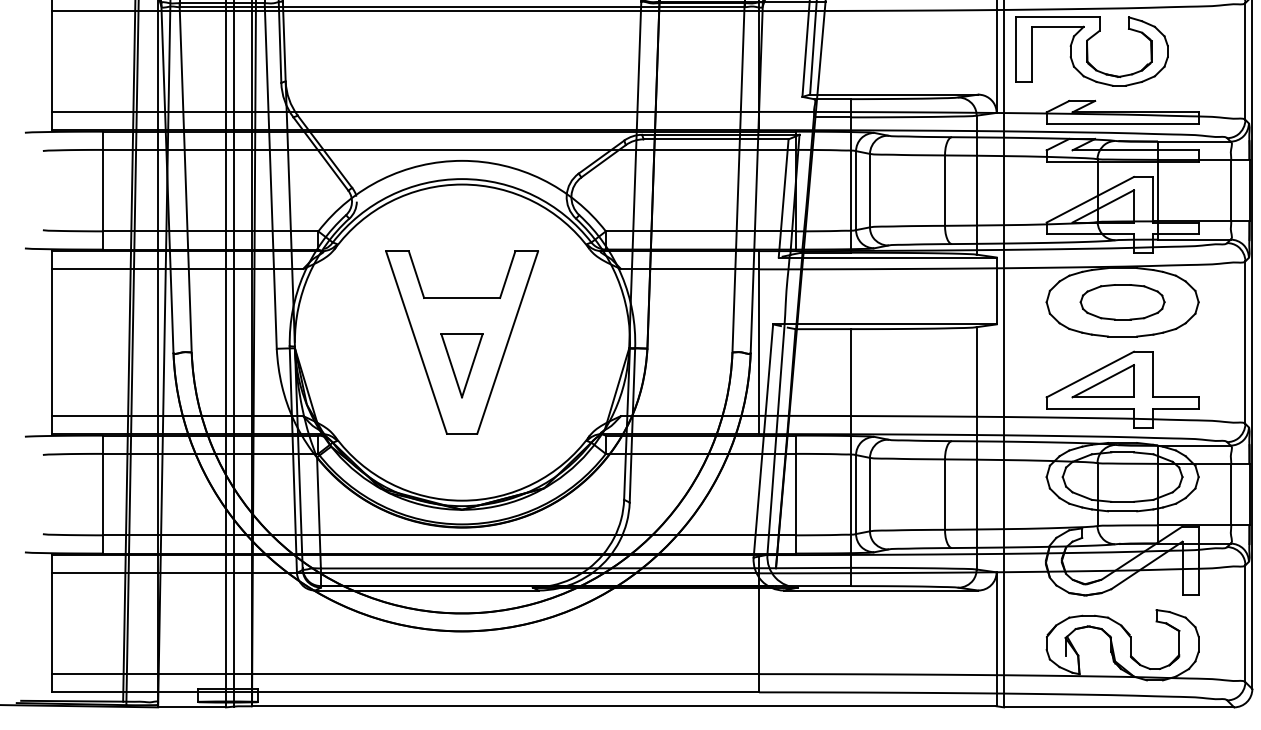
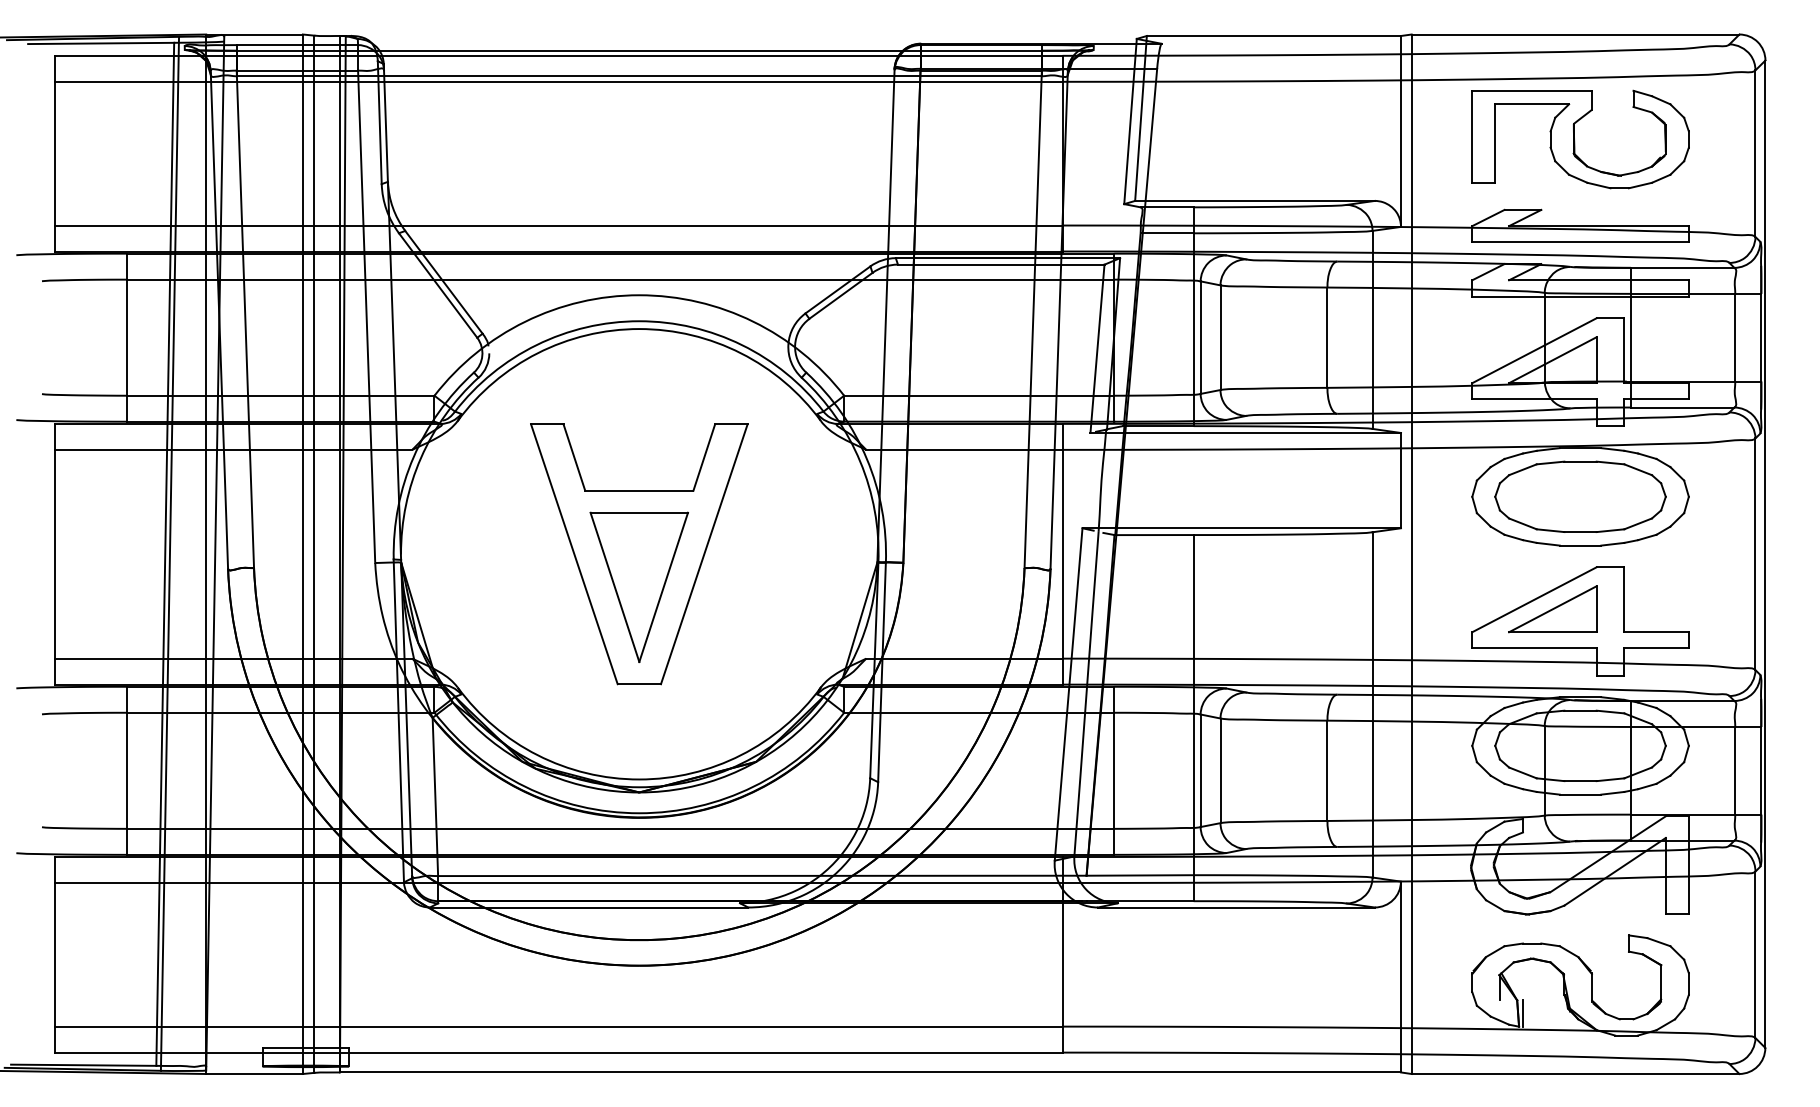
part: (1091, 51) -> (1580, 139), moved
part: (1122, 302) -> (1580, 496), size x1.43
part: (461, 365) -> (638, 587), size x1.67
line: (1081, 664) -> (1522, 1013), added

